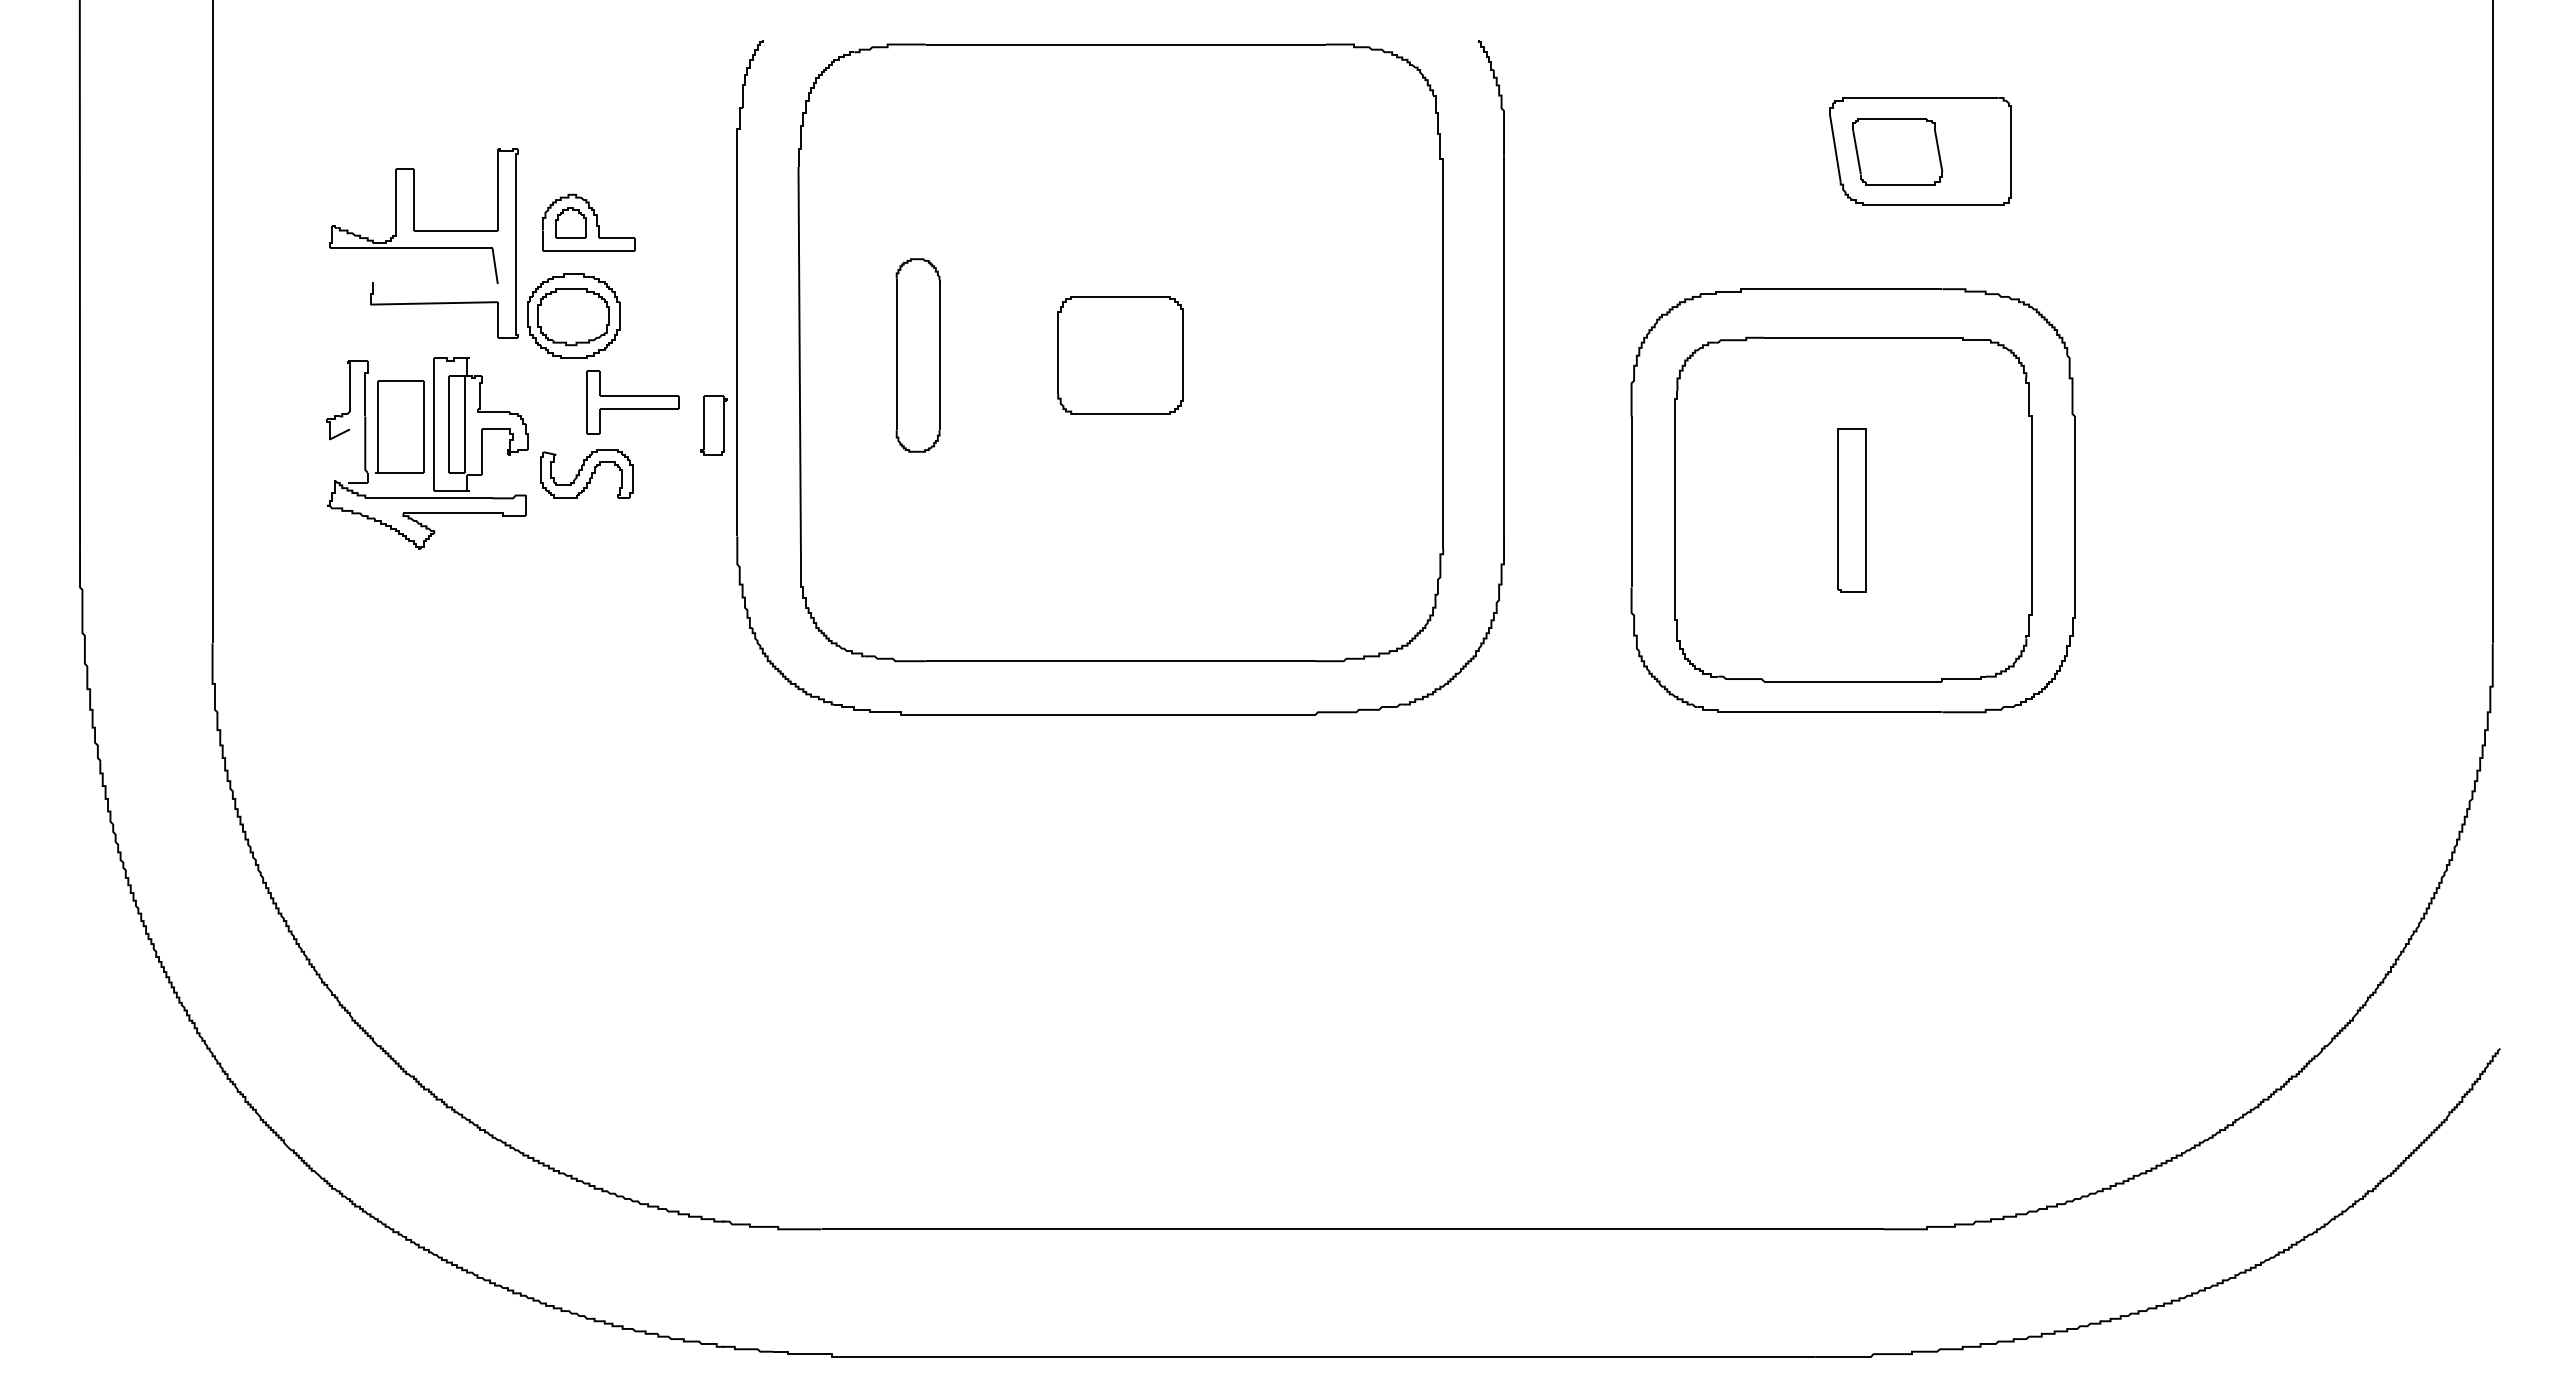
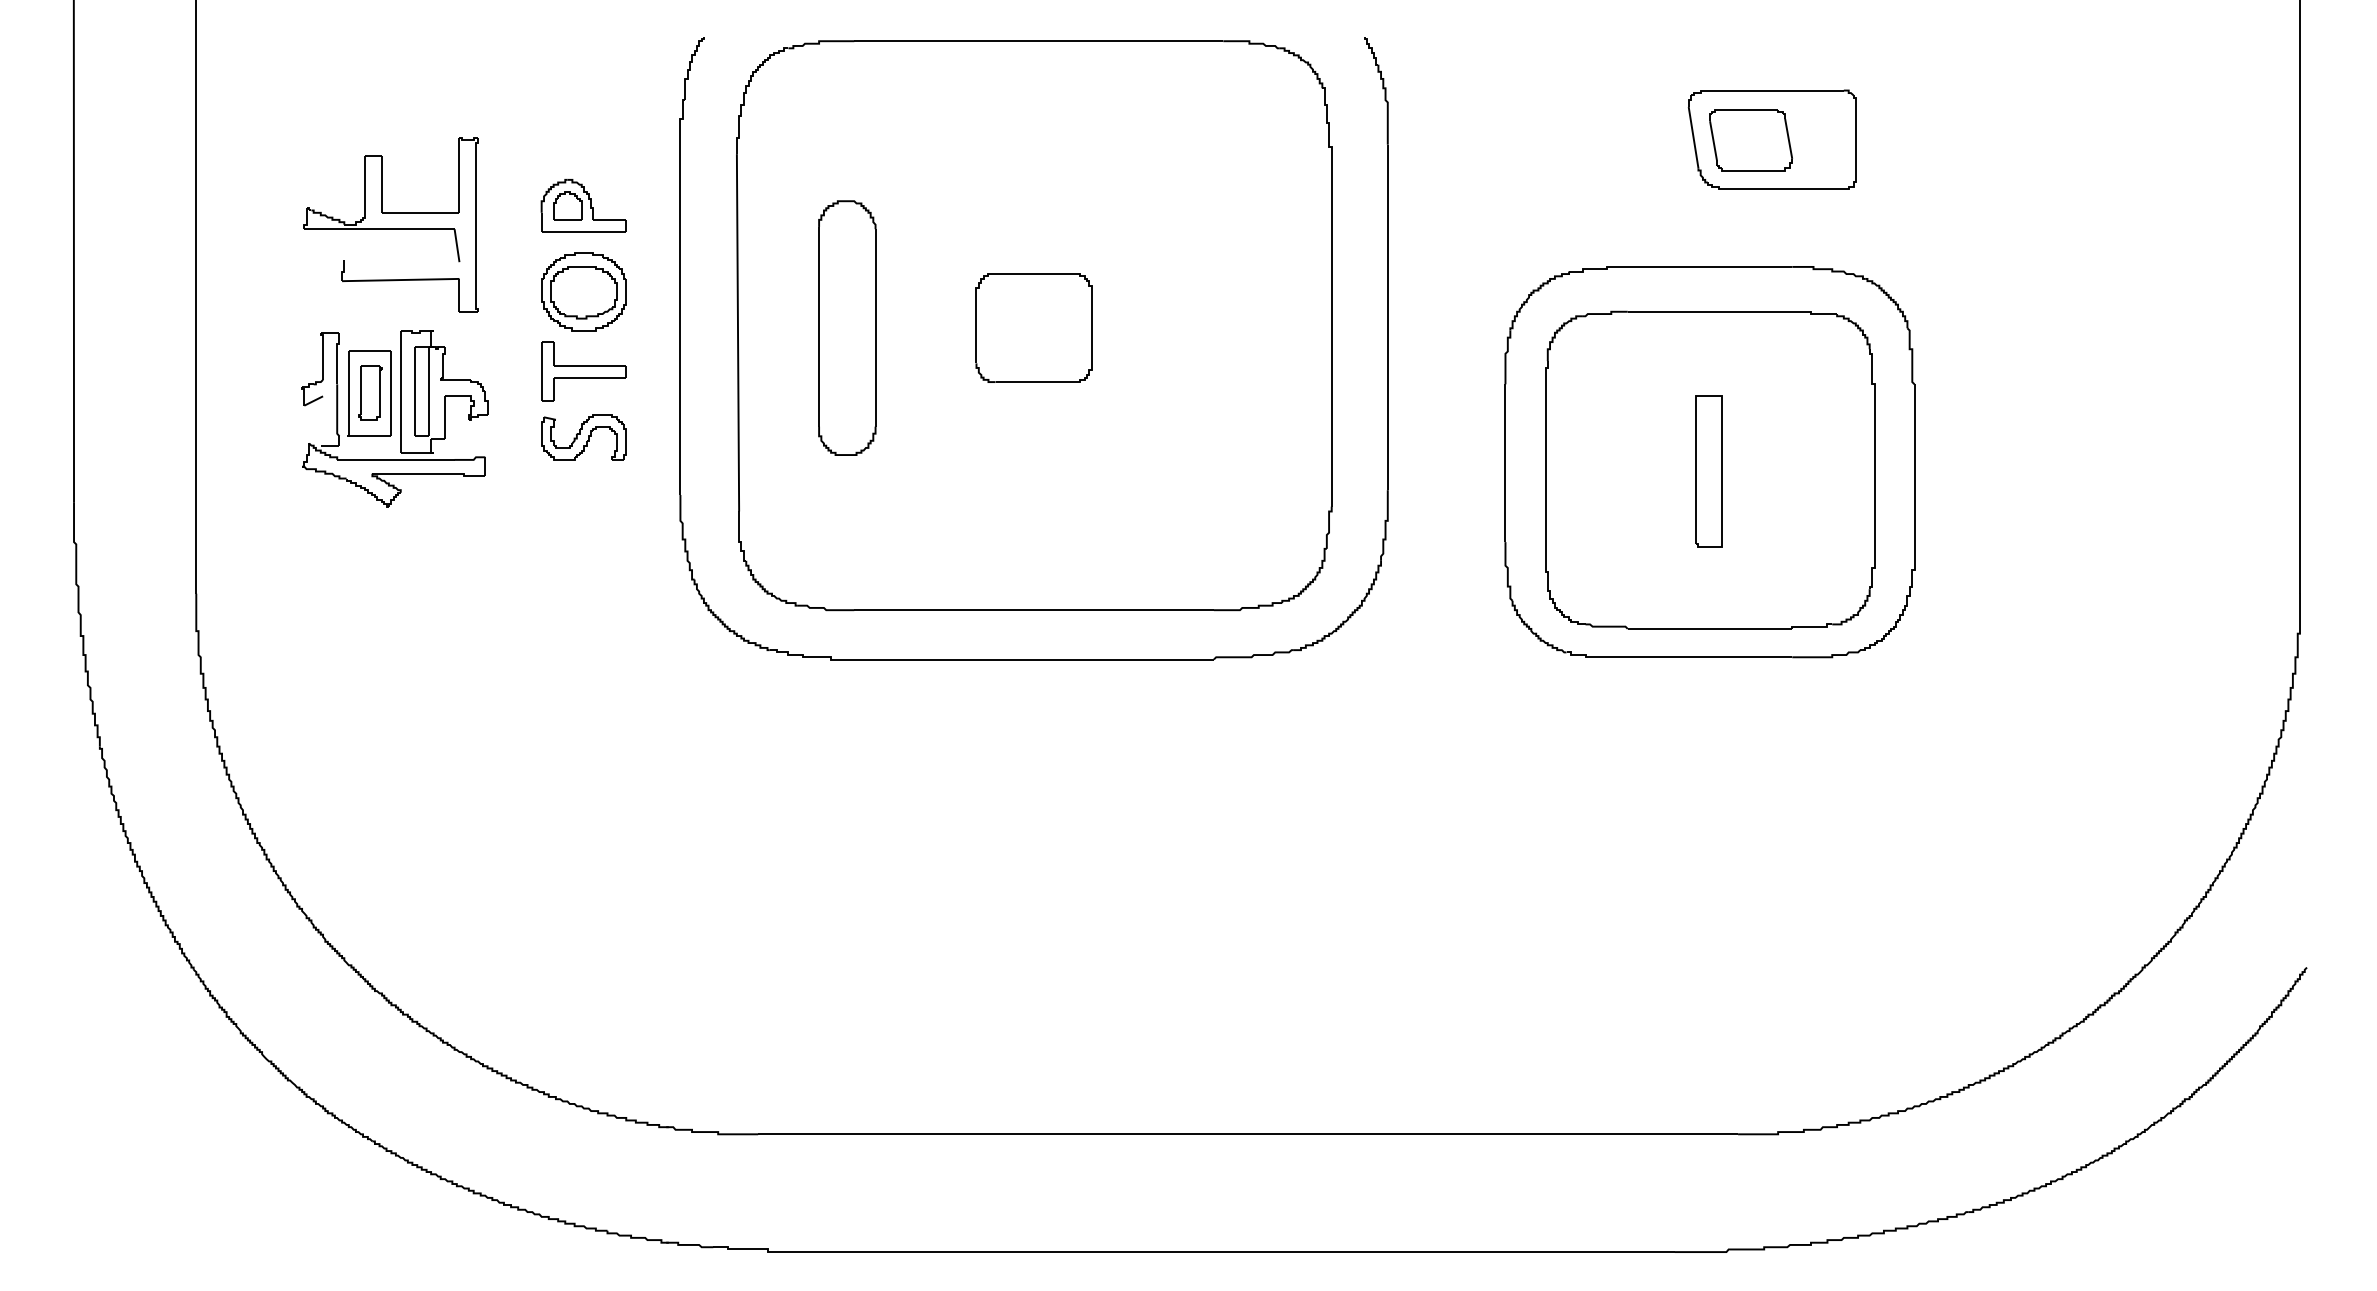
part: (588, 222) -> (583, 205), moved
part: (573, 315) -> (583, 291), moved
part: (917, 355) -> (846, 328), size x1.43
part: (713, 425) -> (369, 392), moved
part: (586, 473) -> (583, 436), moved

